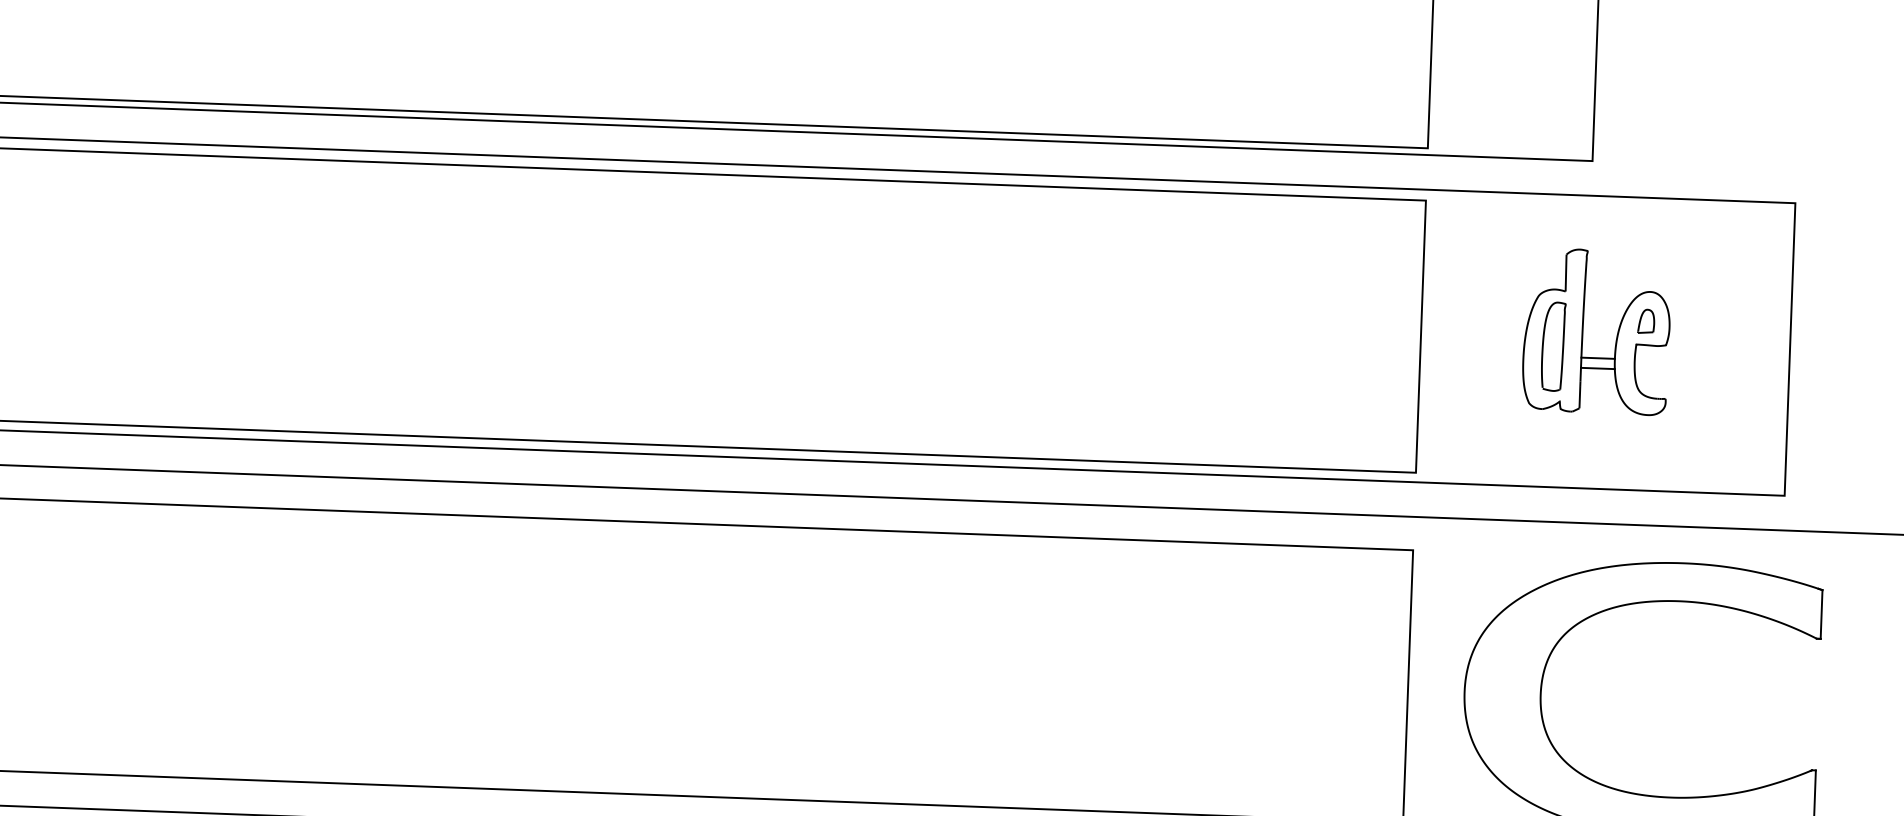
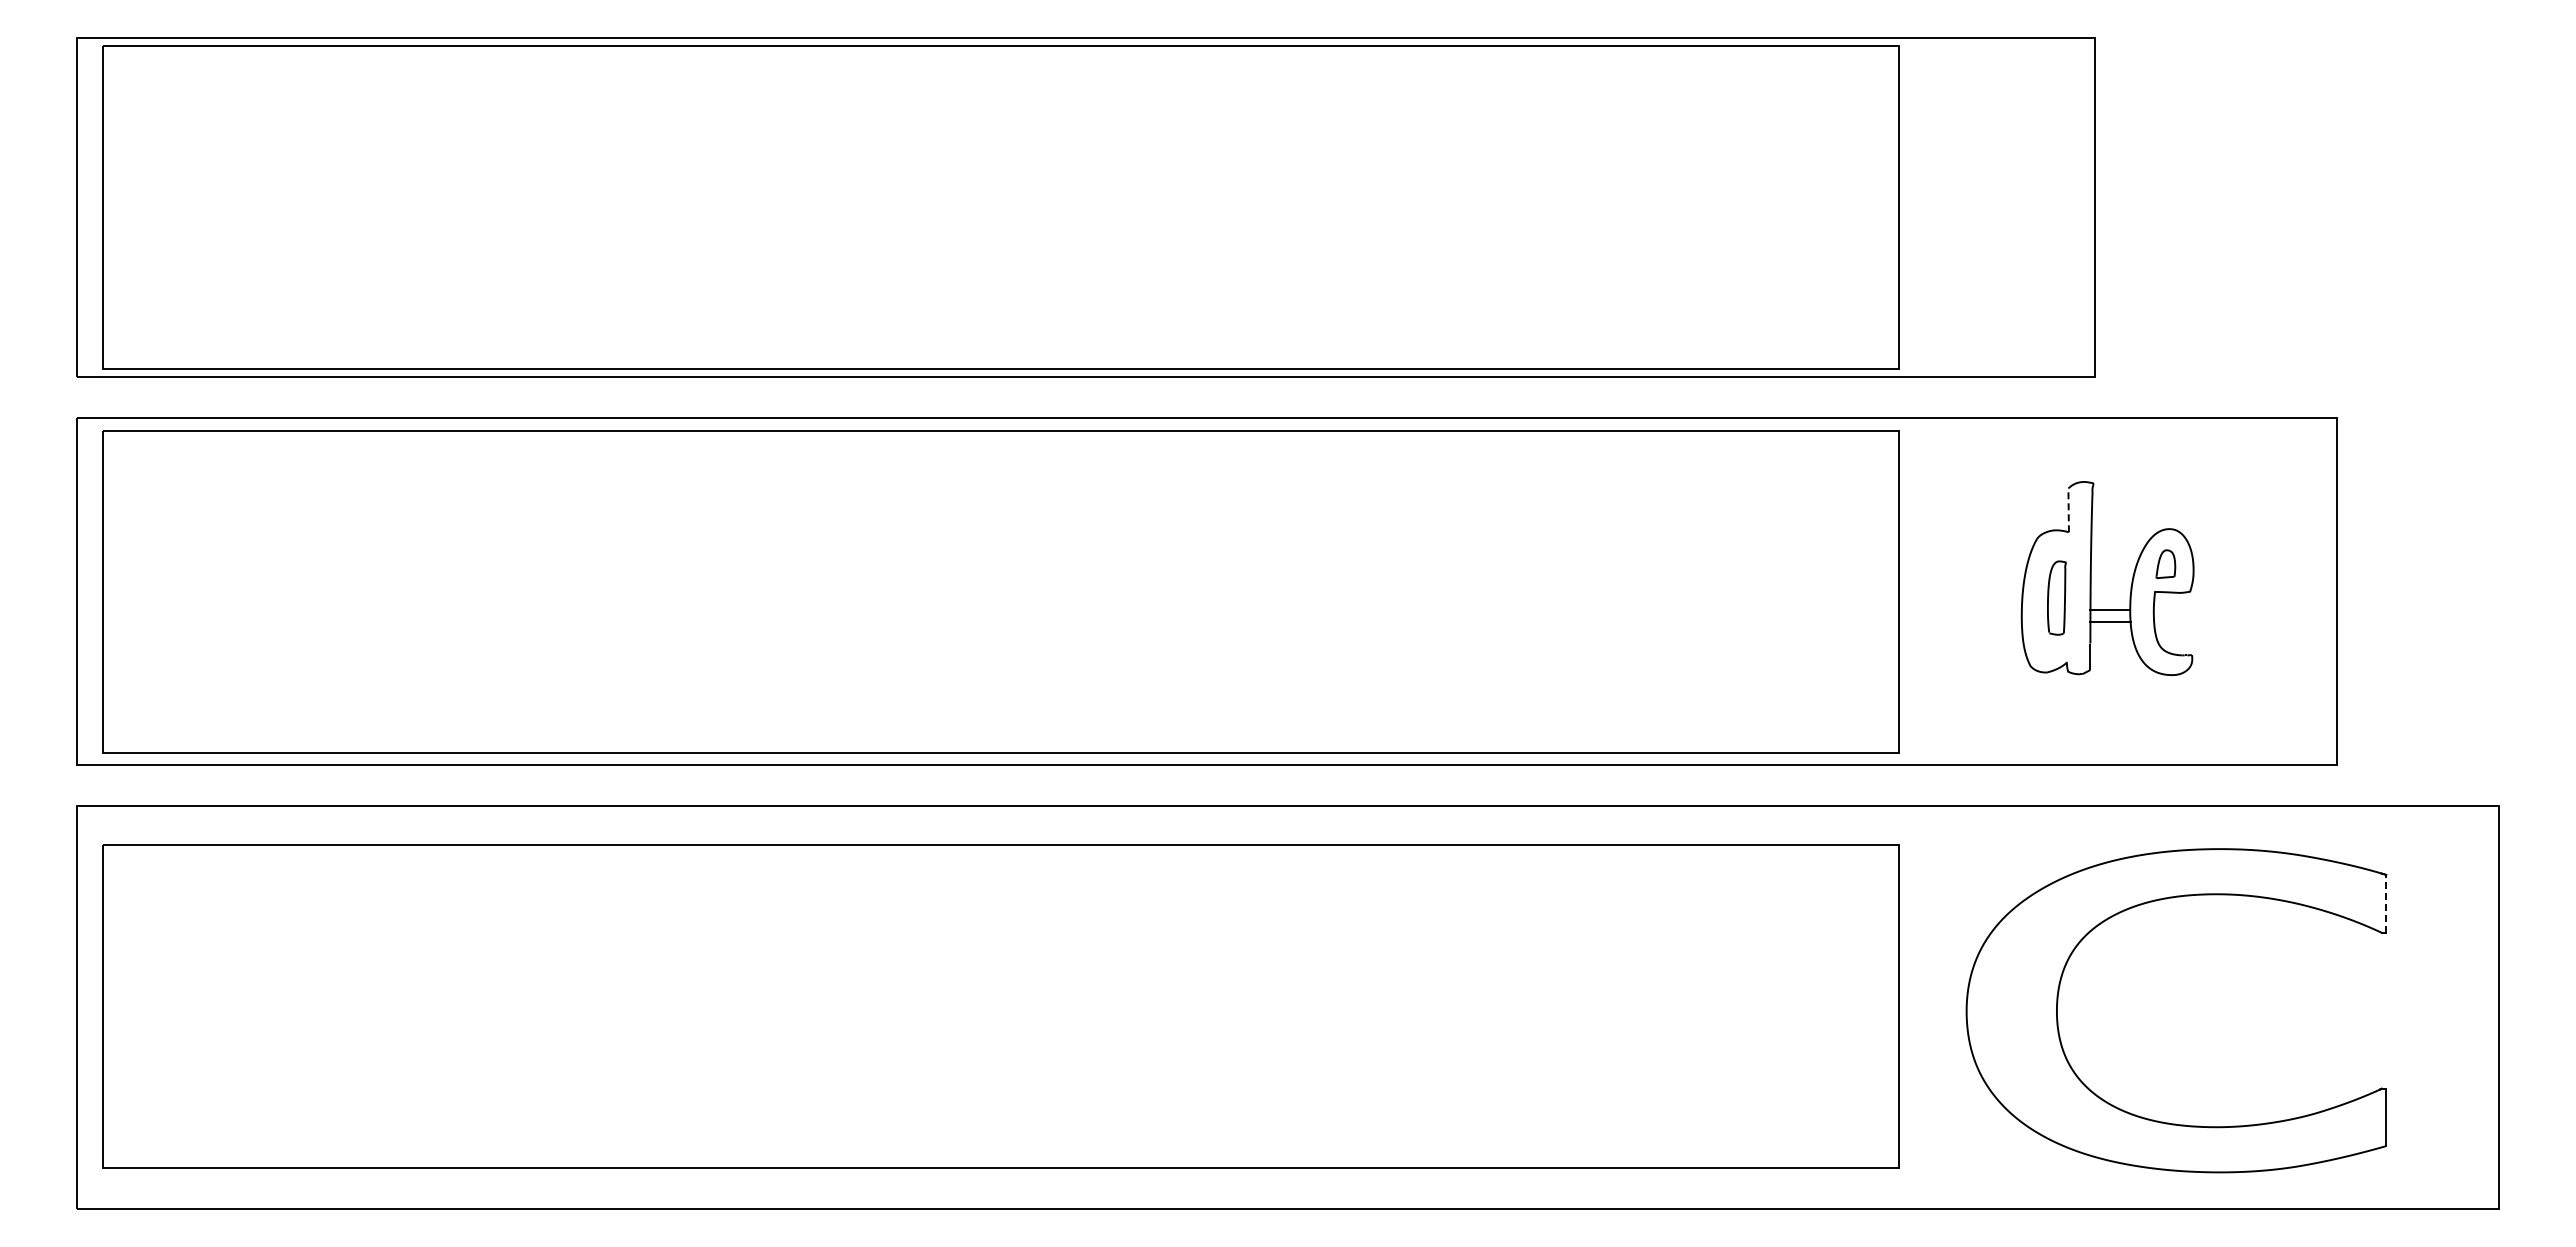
line: (1565, 273) -> (2068, 510), solid -> dashed
part: (1553, 346) -> (2056, 597), size x0.7
line: (1821, 614) -> (2386, 903), solid -> dashed

